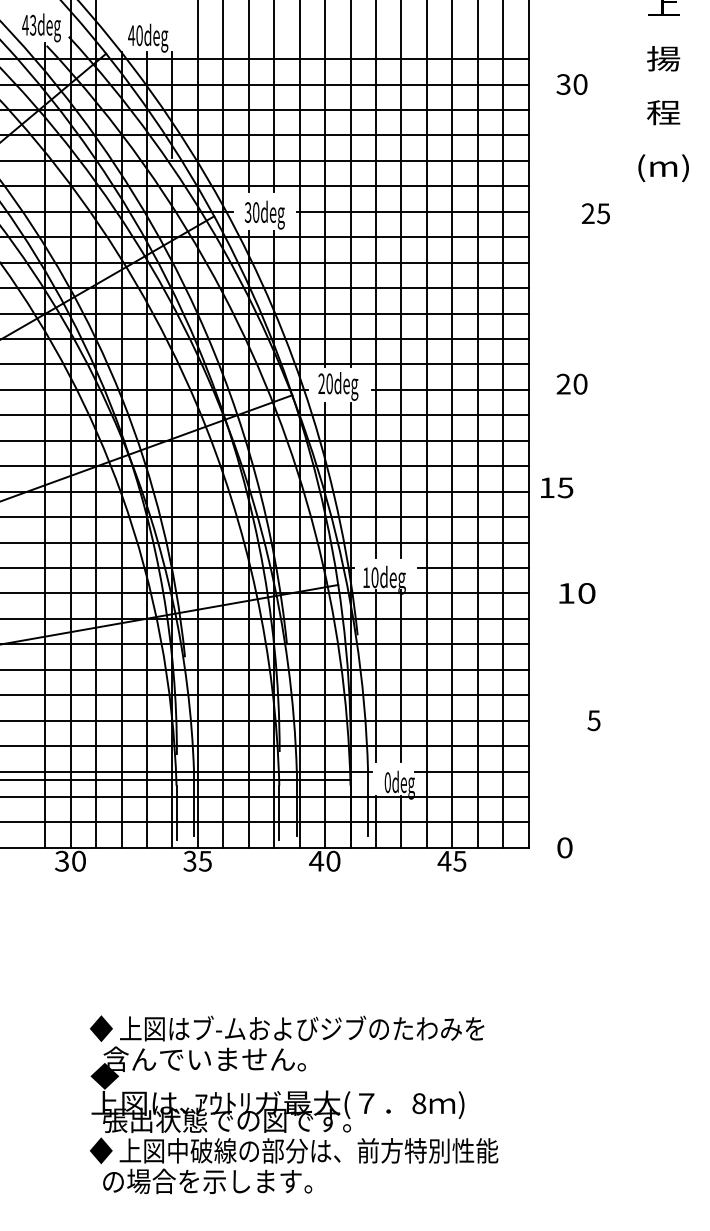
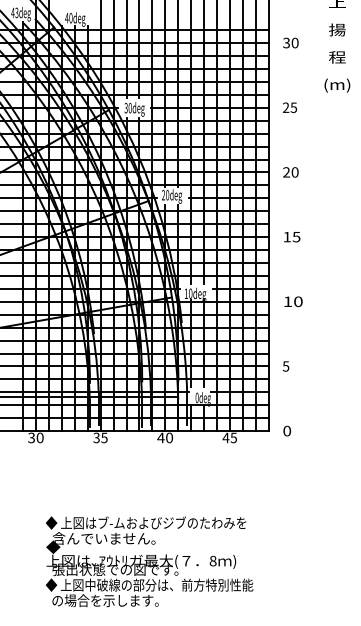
text: (594, 213) -> (289, 107), moved
text: (571, 384) -> (290, 172), moved
text: (557, 488) -> (292, 237), moved
text: (593, 720) -> (285, 366), moved

